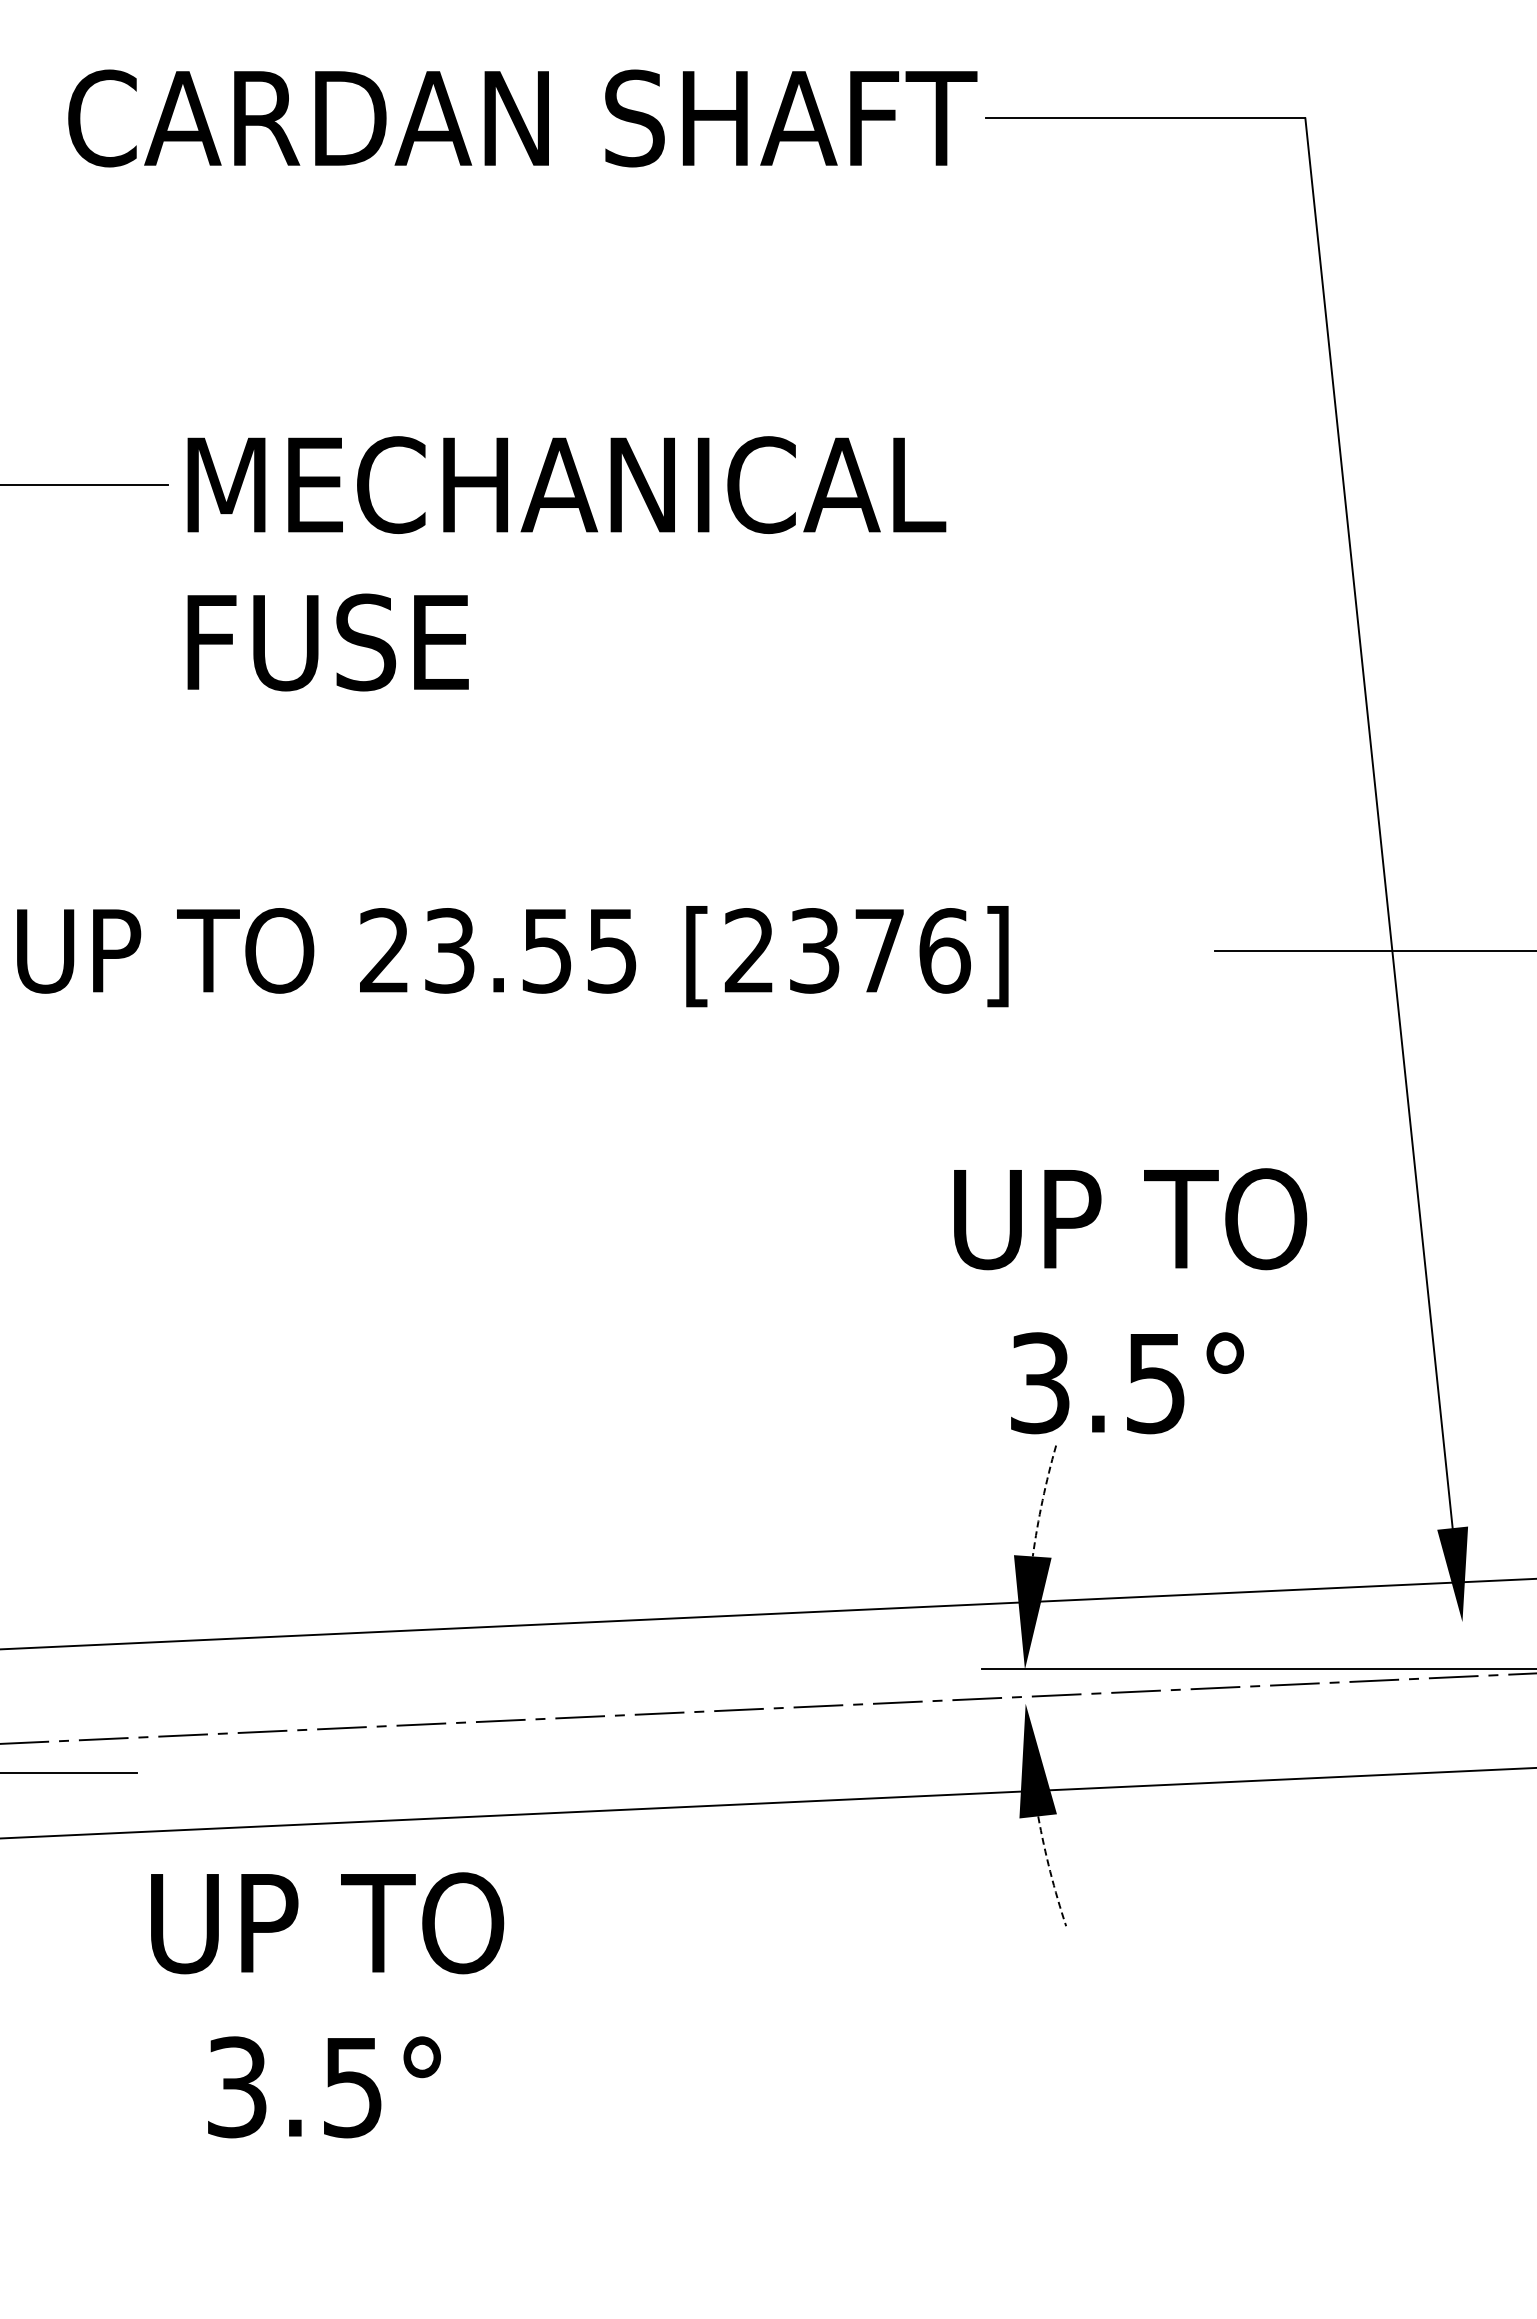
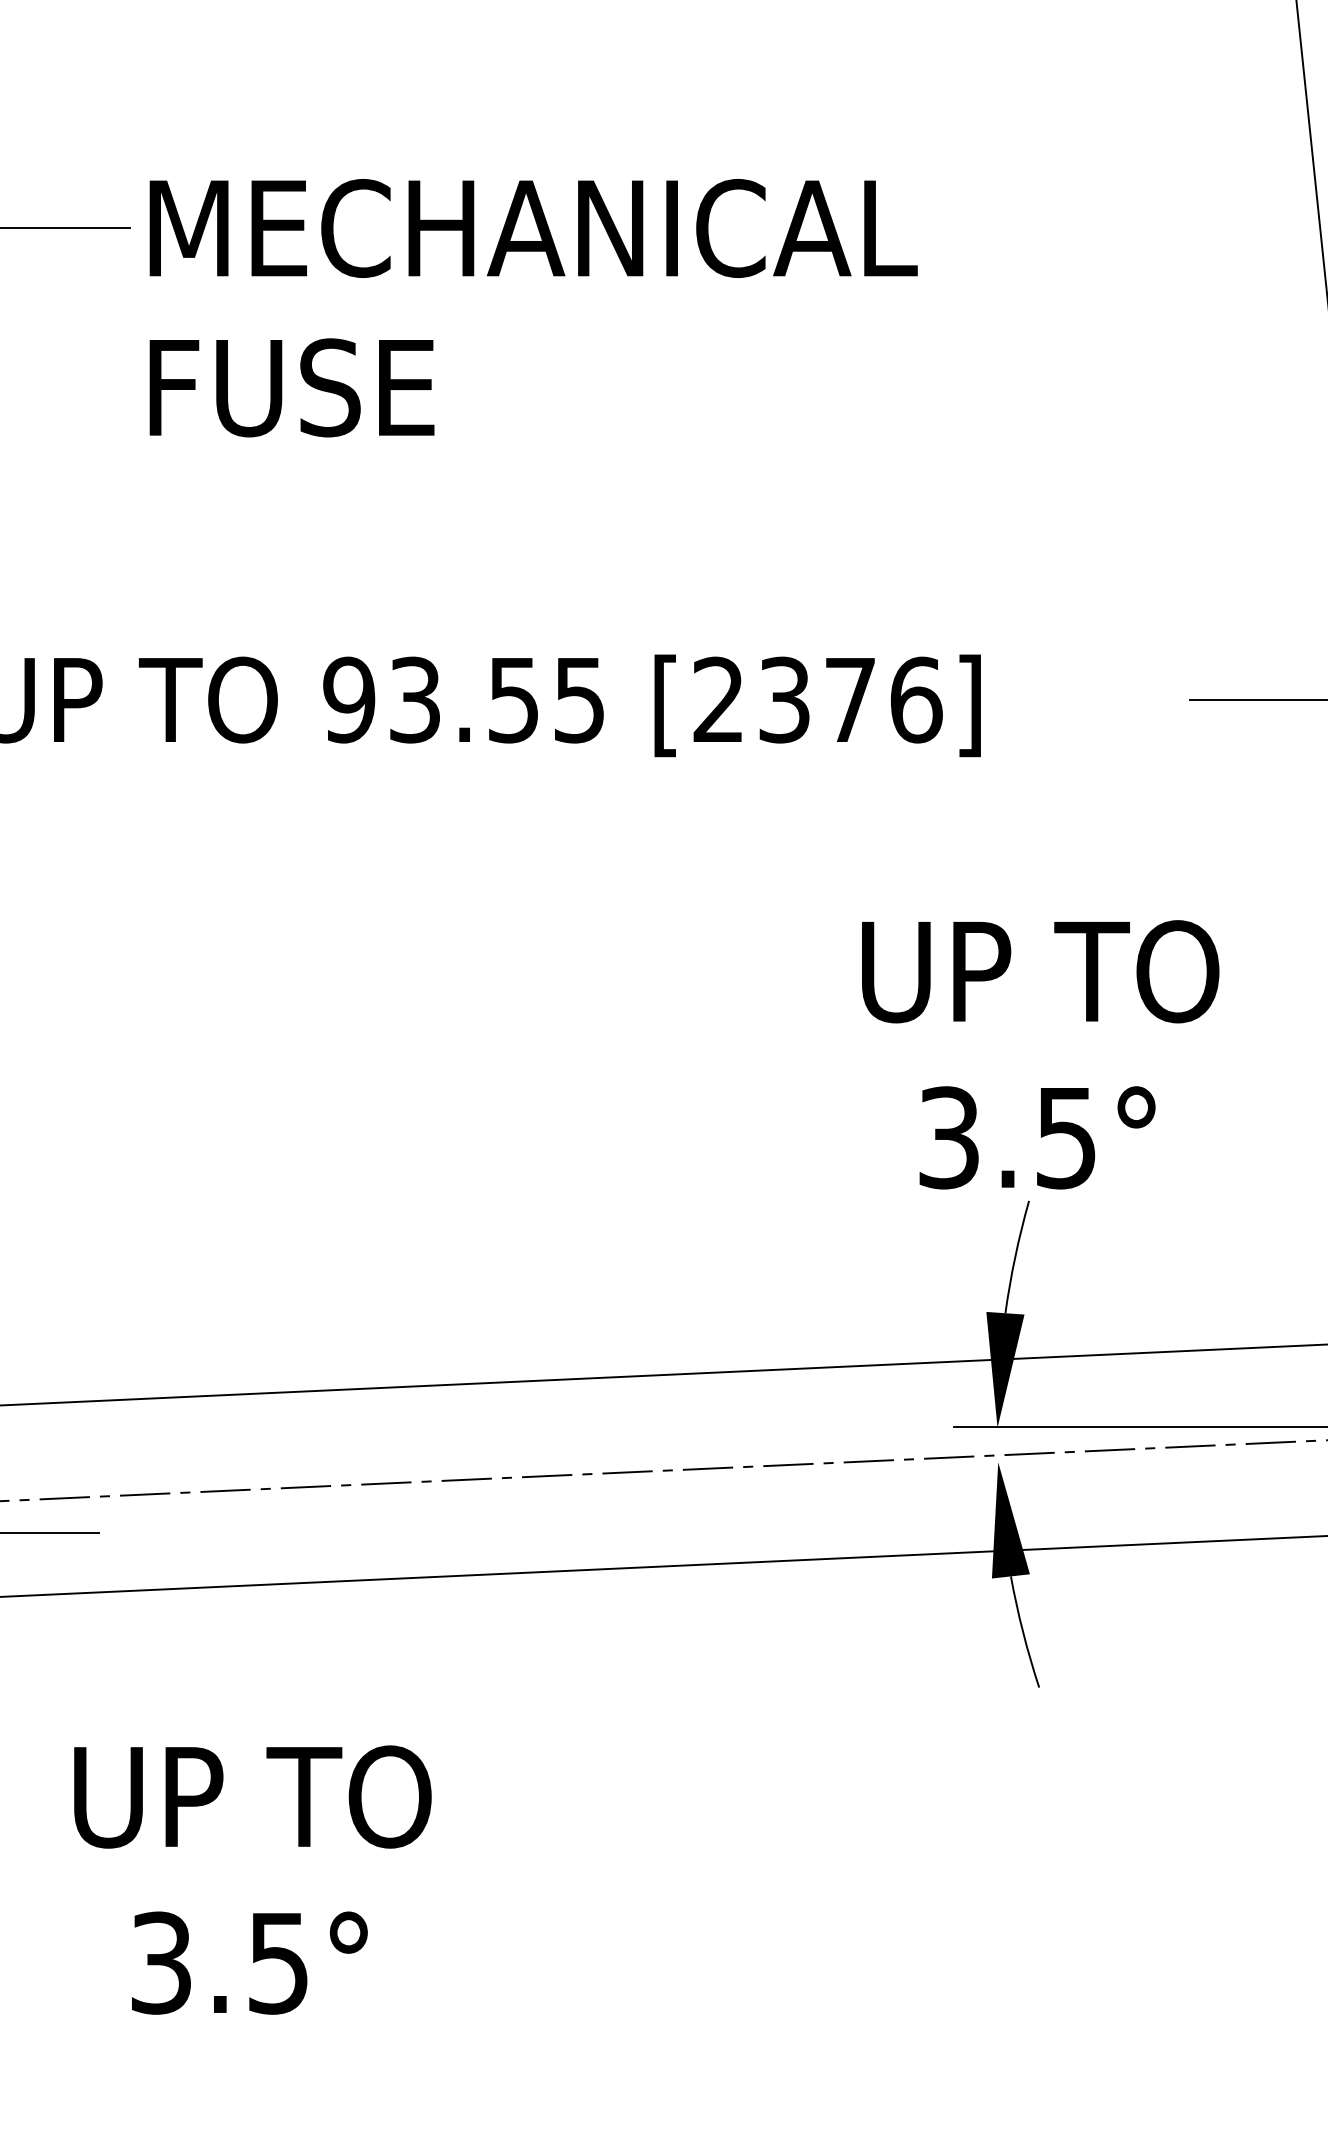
text: (384, 950) -> (349, 699), 23.55 -> 93.55
text: (1130, 1301) -> (1040, 1055), moved
arc: (1042, 1500) -> (1015, 1256), dashed -> solid
arc: (1050, 1871) -> (1023, 1632), dashed -> solid
text: (327, 2005) -> (252, 1880), moved

